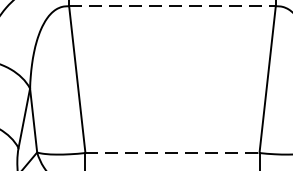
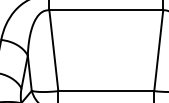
line: (172, 6) -> (106, 10), dashed -> solid
line: (172, 153) -> (106, 91), dashed -> solid

